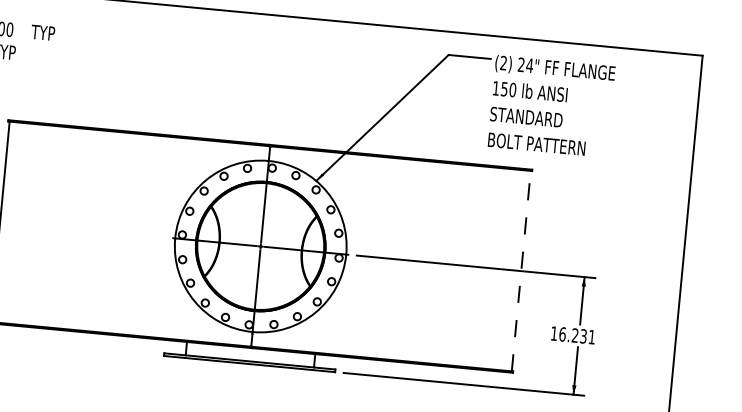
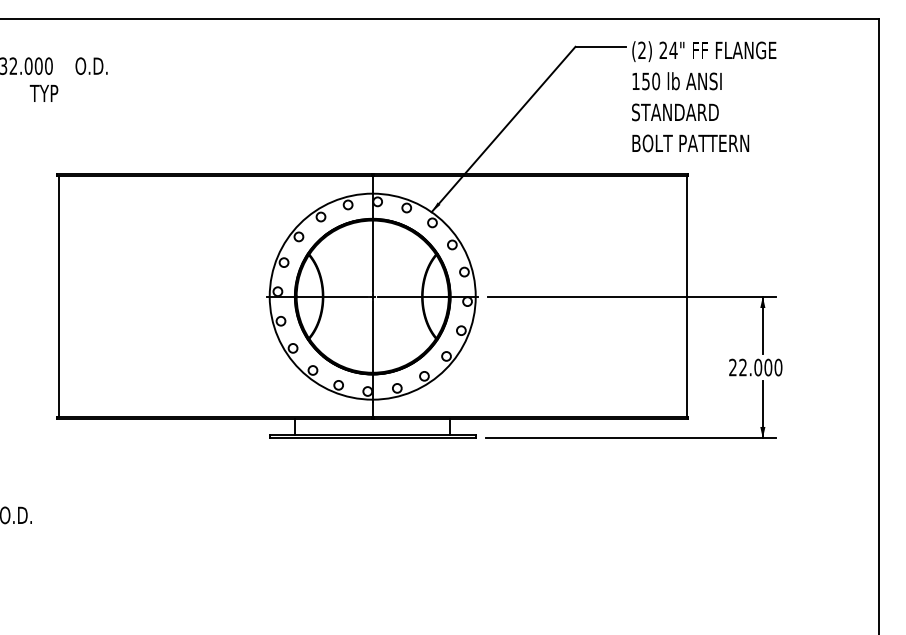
text: (44, 32) -> (90, 65), TYP -> O.D.
line: (521, 270) -> (686, 296), dashed -> solid
text: (572, 335) -> (755, 367), 16.231 -> 22.000

